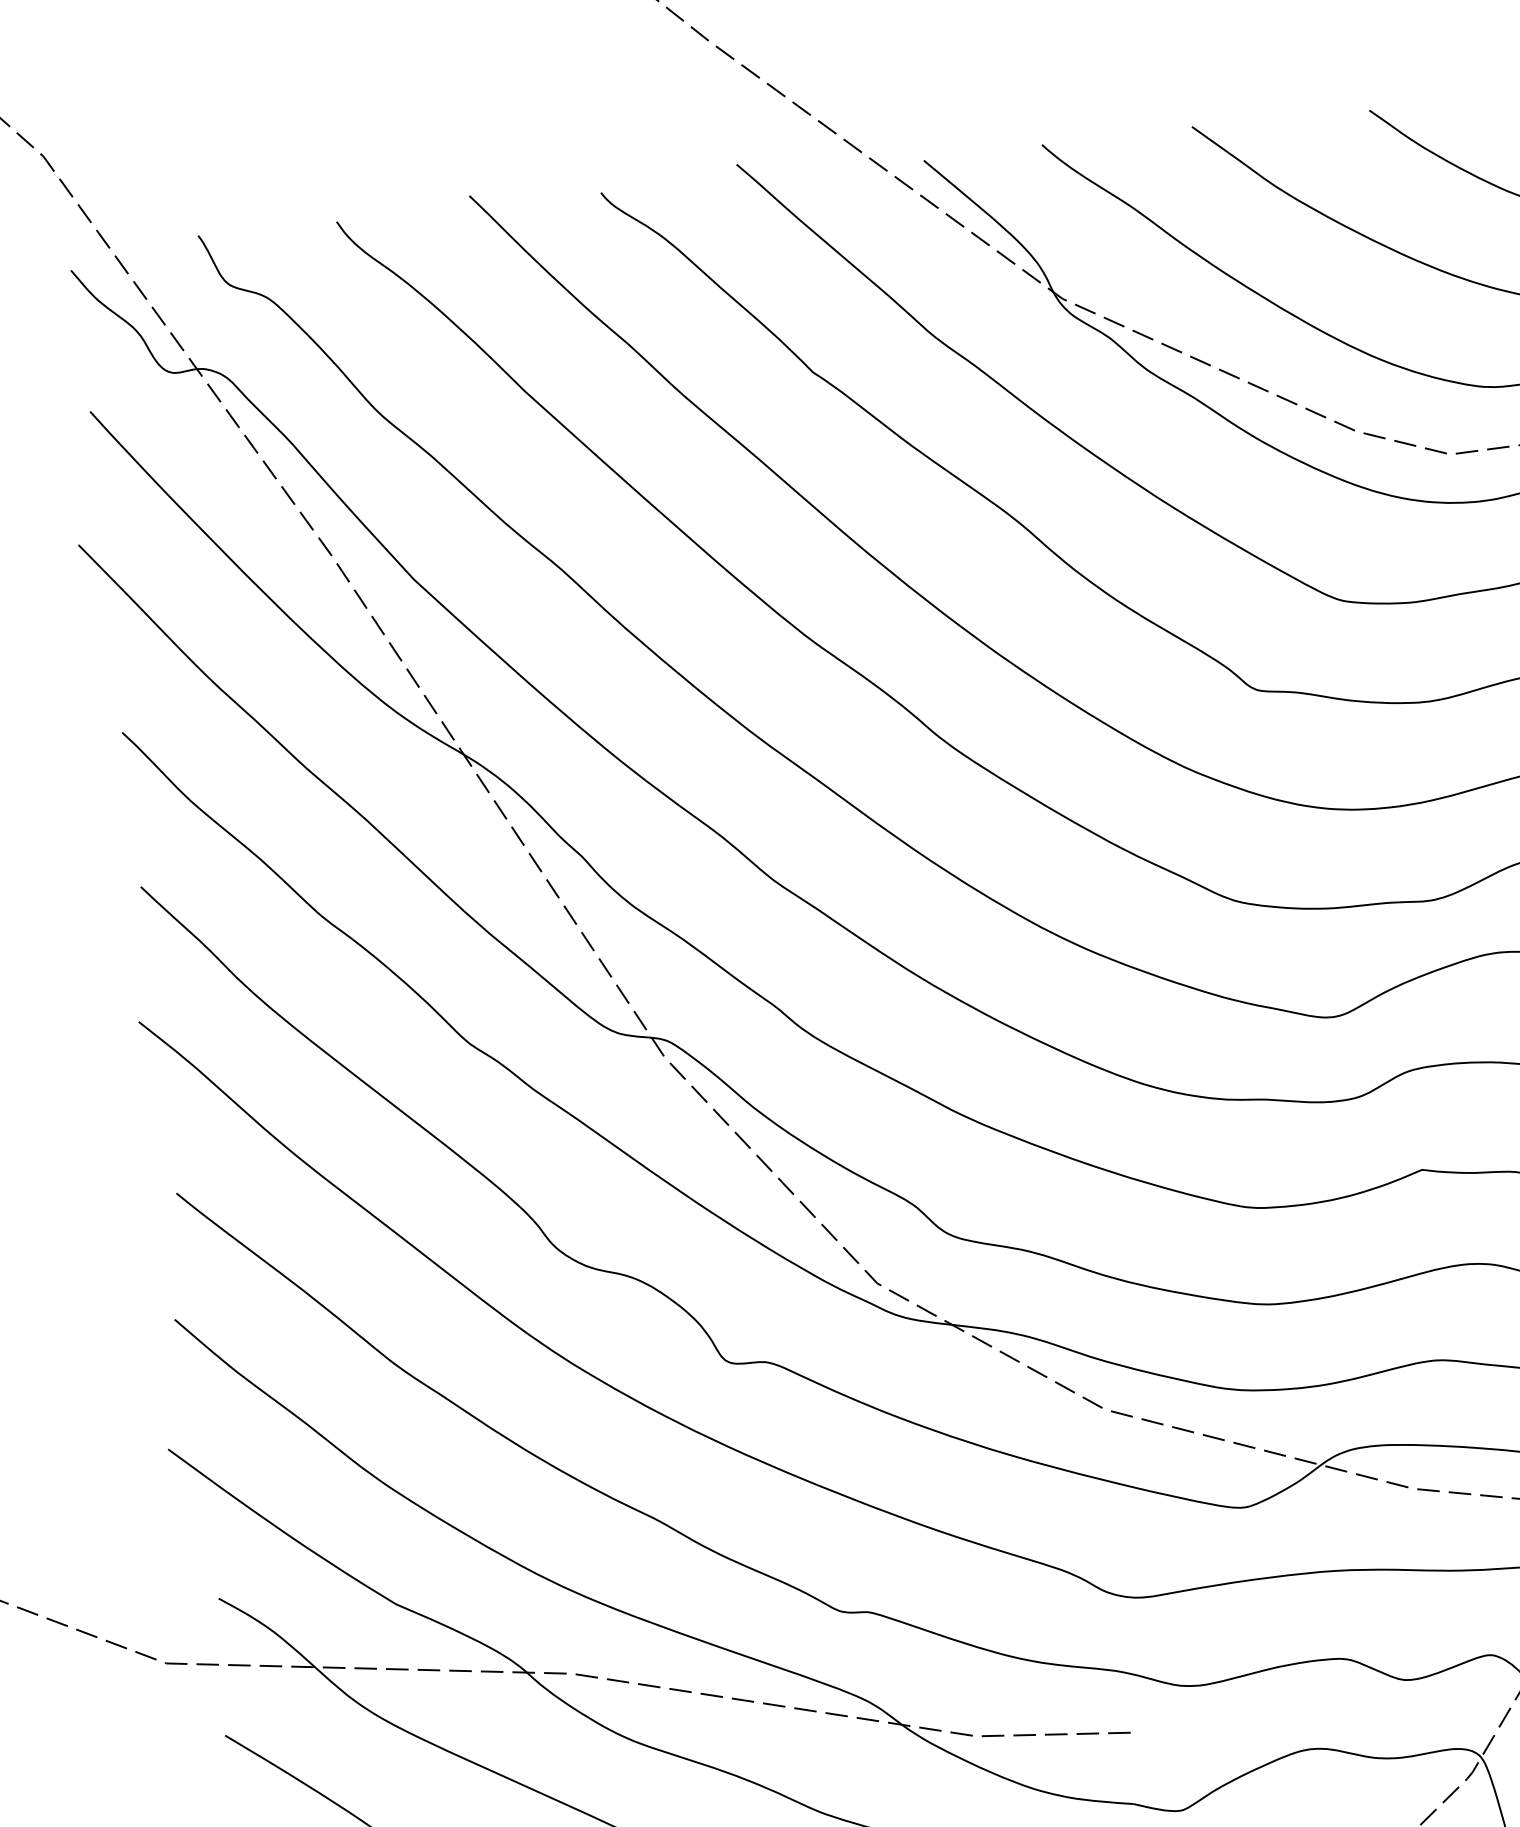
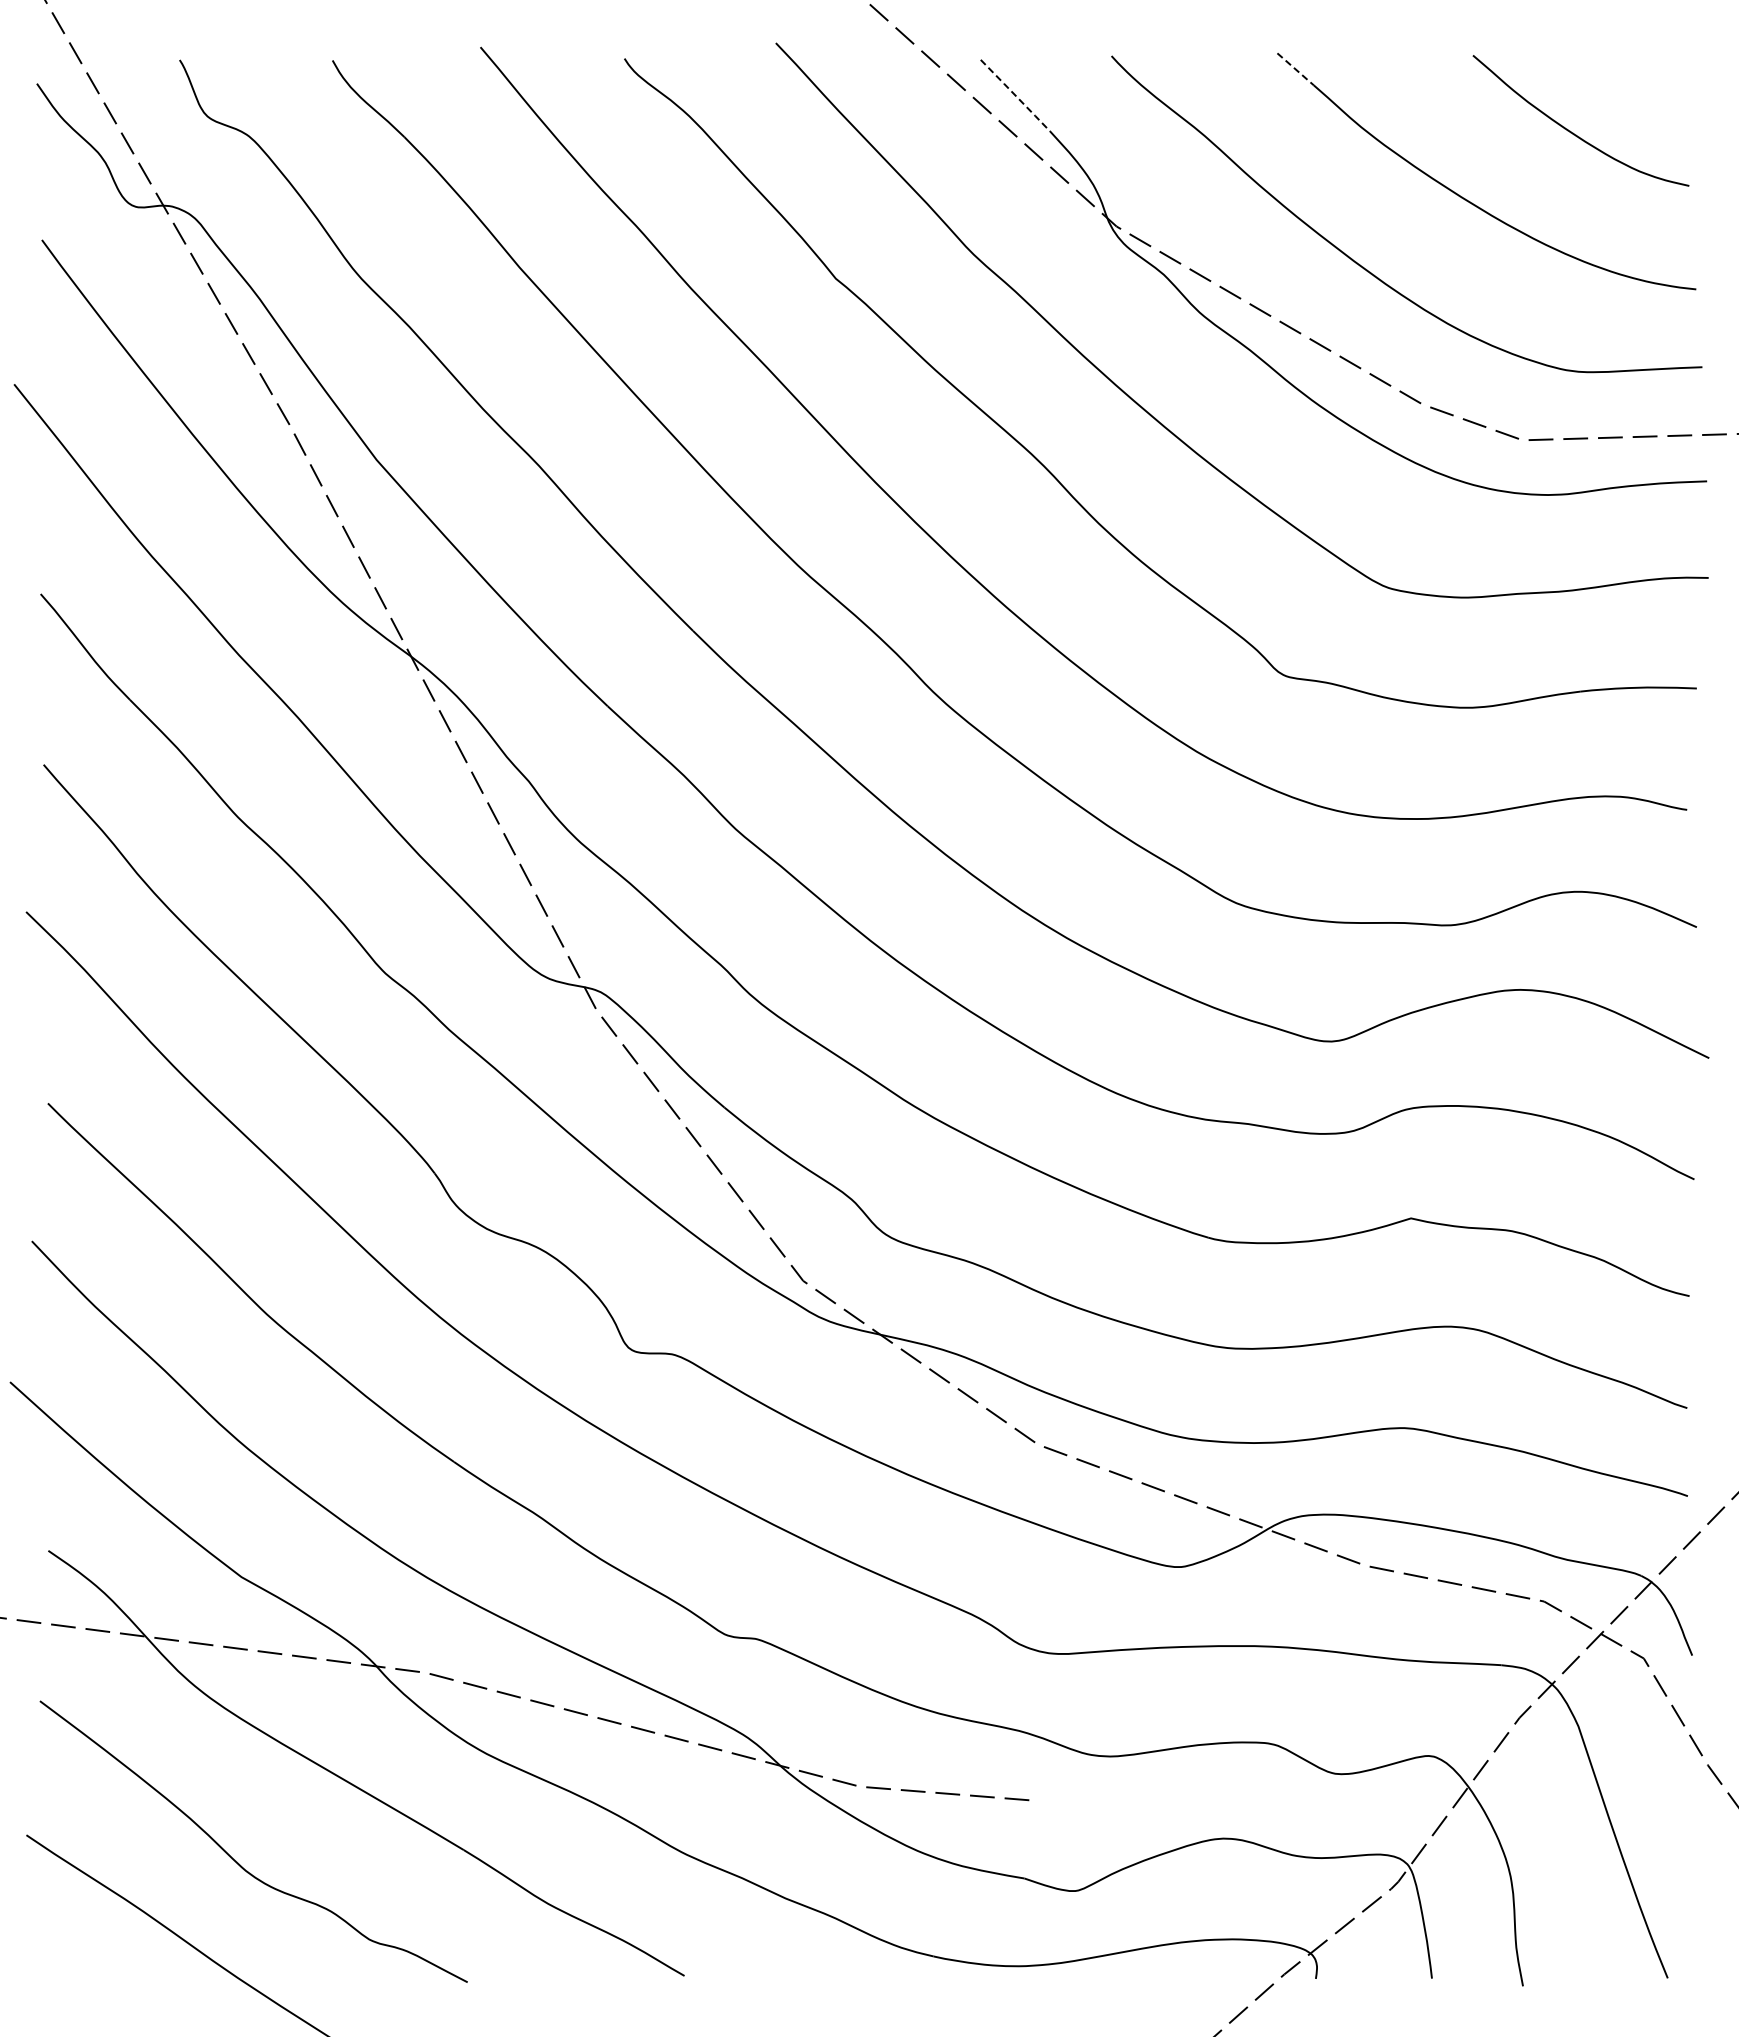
line: (1210, 139) -> (1296, 69), solid -> dashed
line: (958, 190) -> (1015, 96), solid -> dashed

